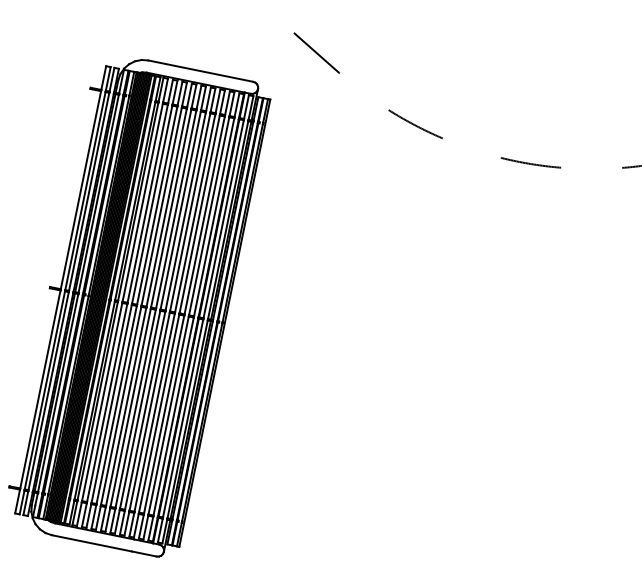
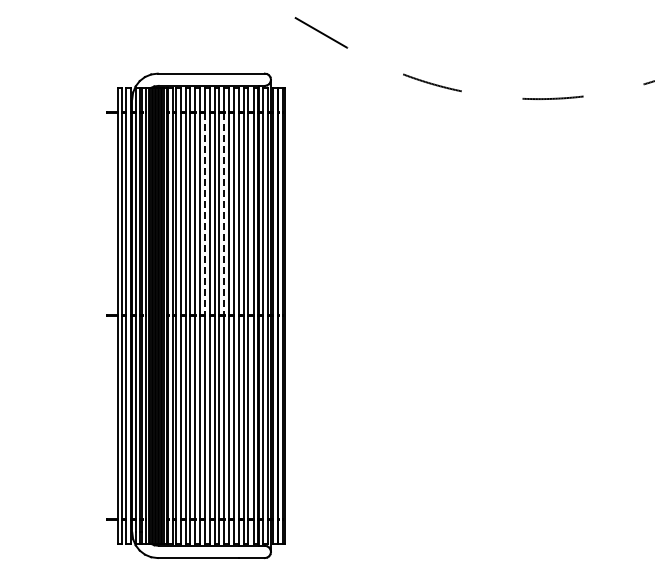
line: (167, 208) -> (205, 214), solid -> dashed
line: (185, 211) -> (224, 214), solid -> dashed

